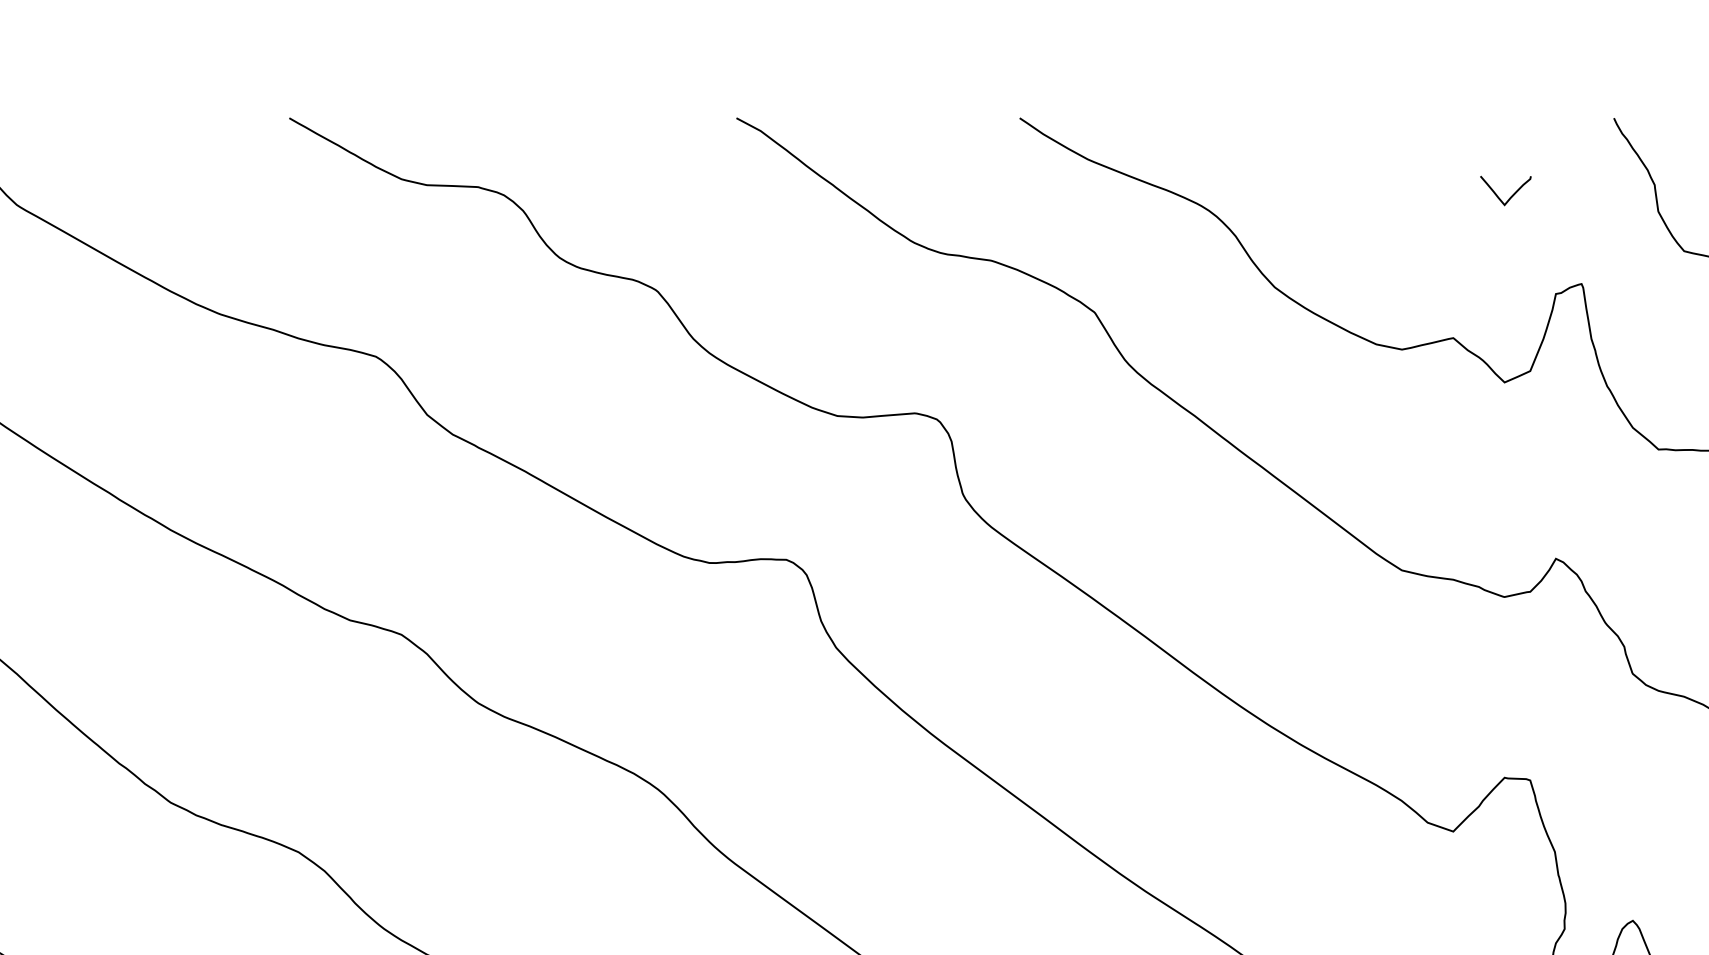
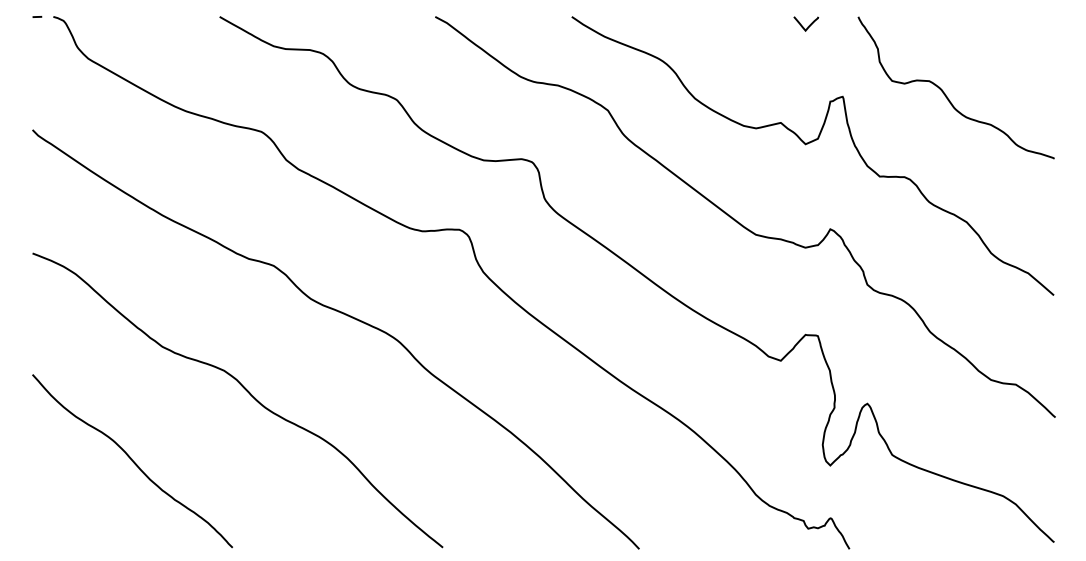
curve: (1510, 194) -> (808, 25), moved

